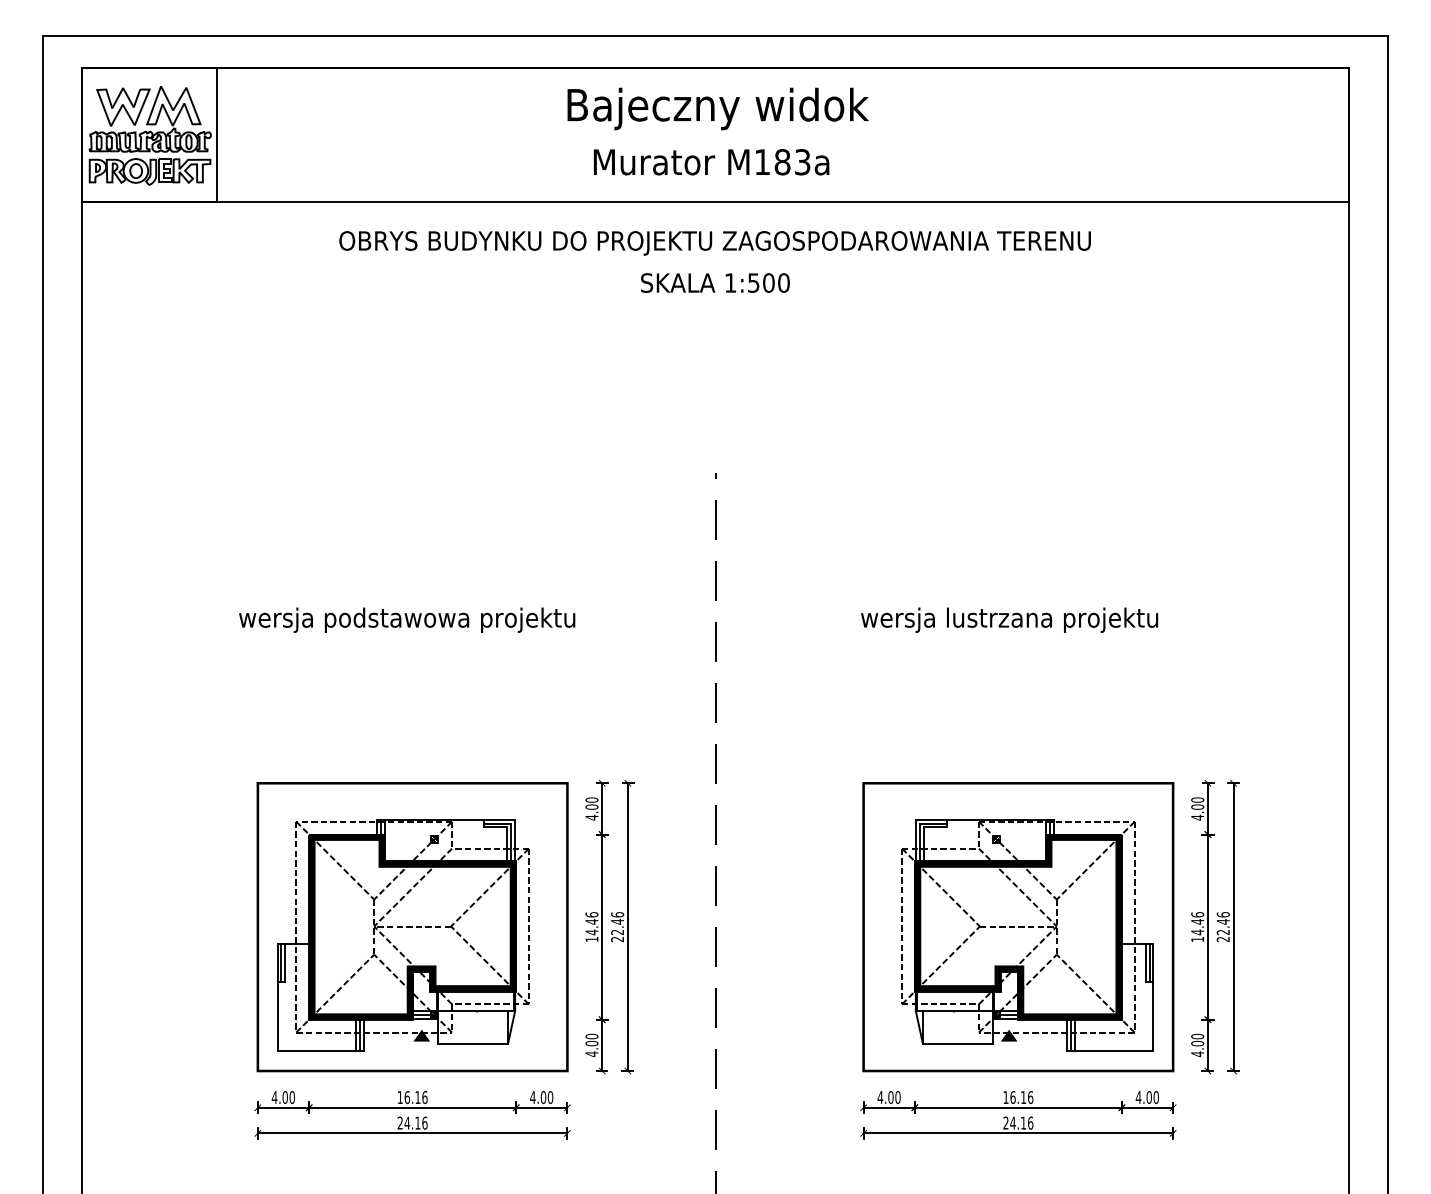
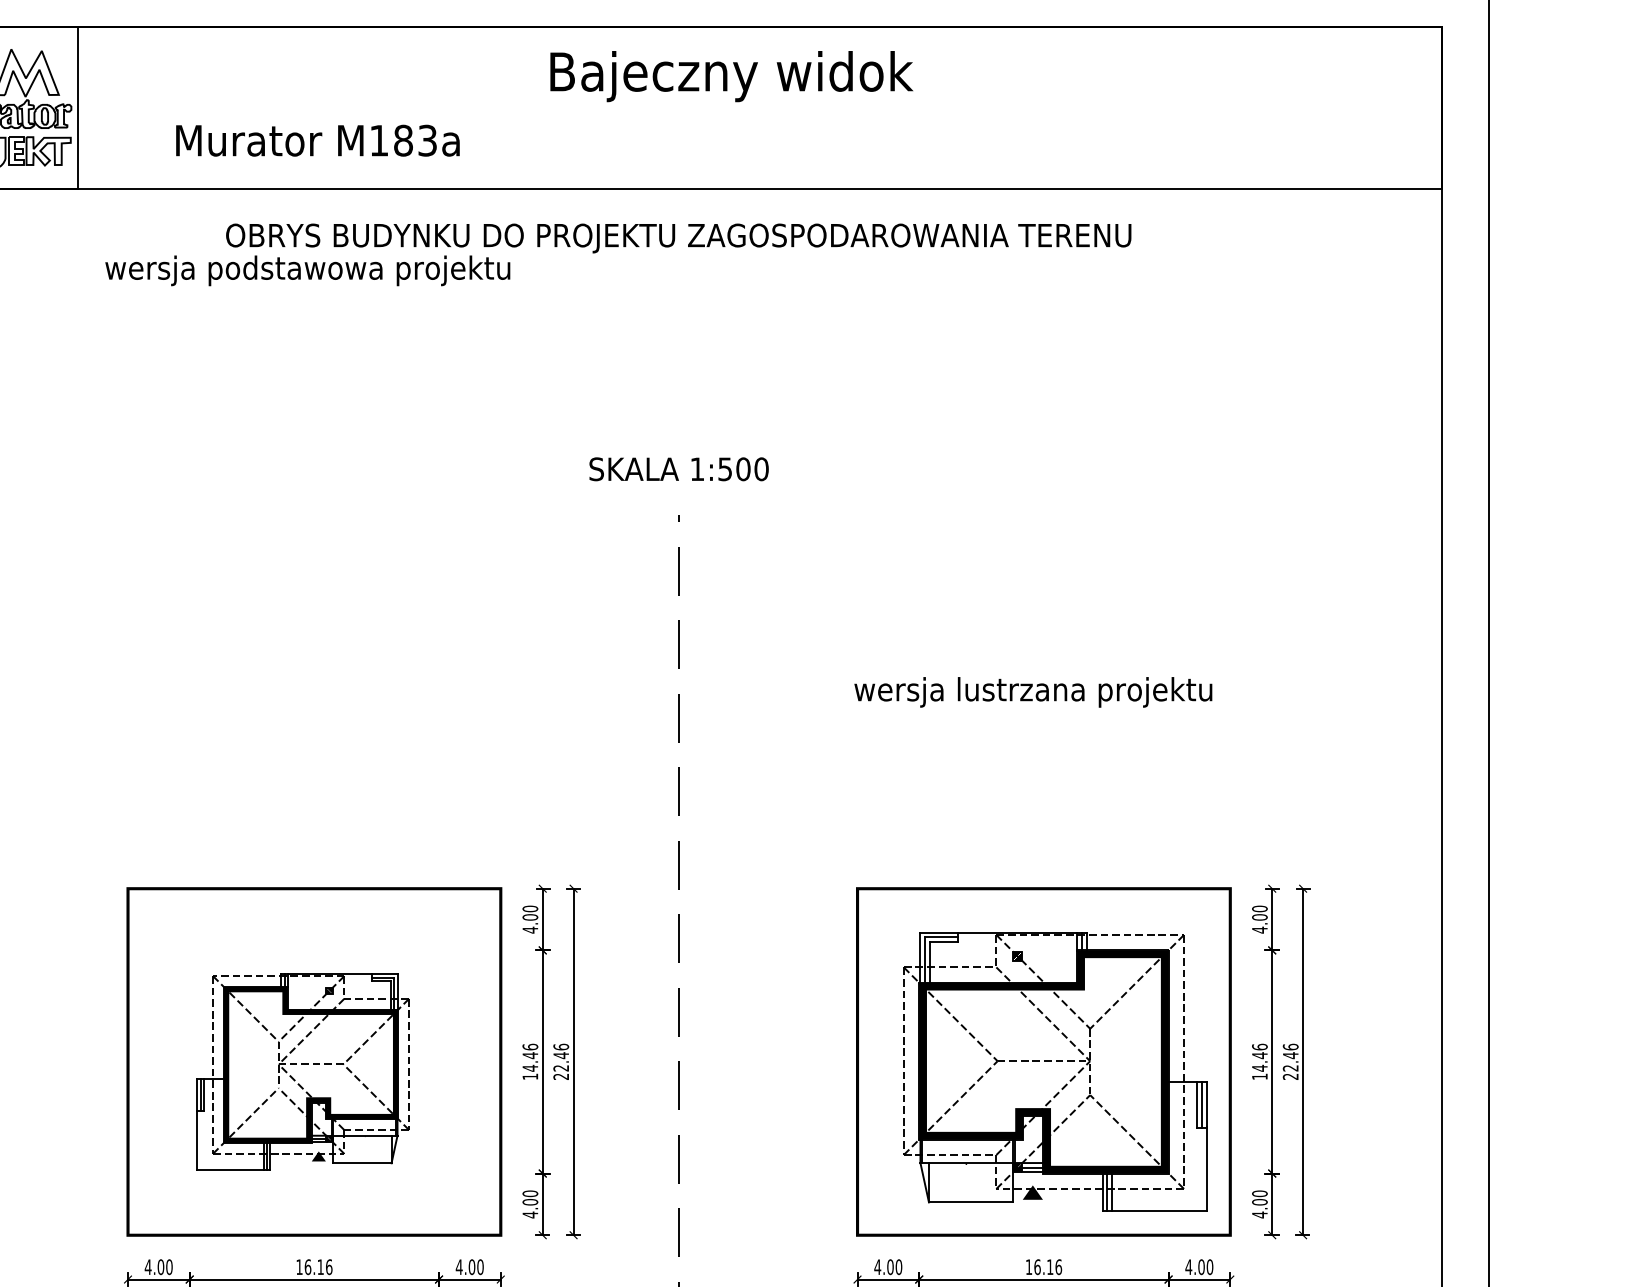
text: (717, 108) -> (730, 75), moved
text: (711, 162) -> (317, 141), moved
text: (715, 282) -> (679, 468), moved
text: (407, 619) -> (308, 269), moved
part: (403, 935) -> (303, 1072), size x0.7

